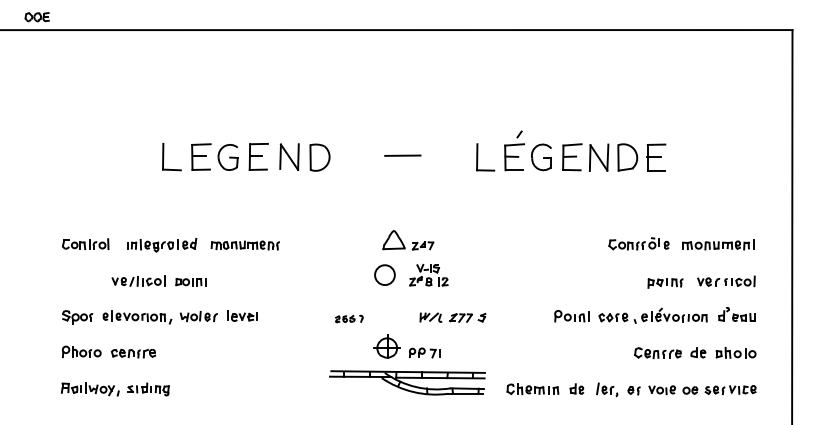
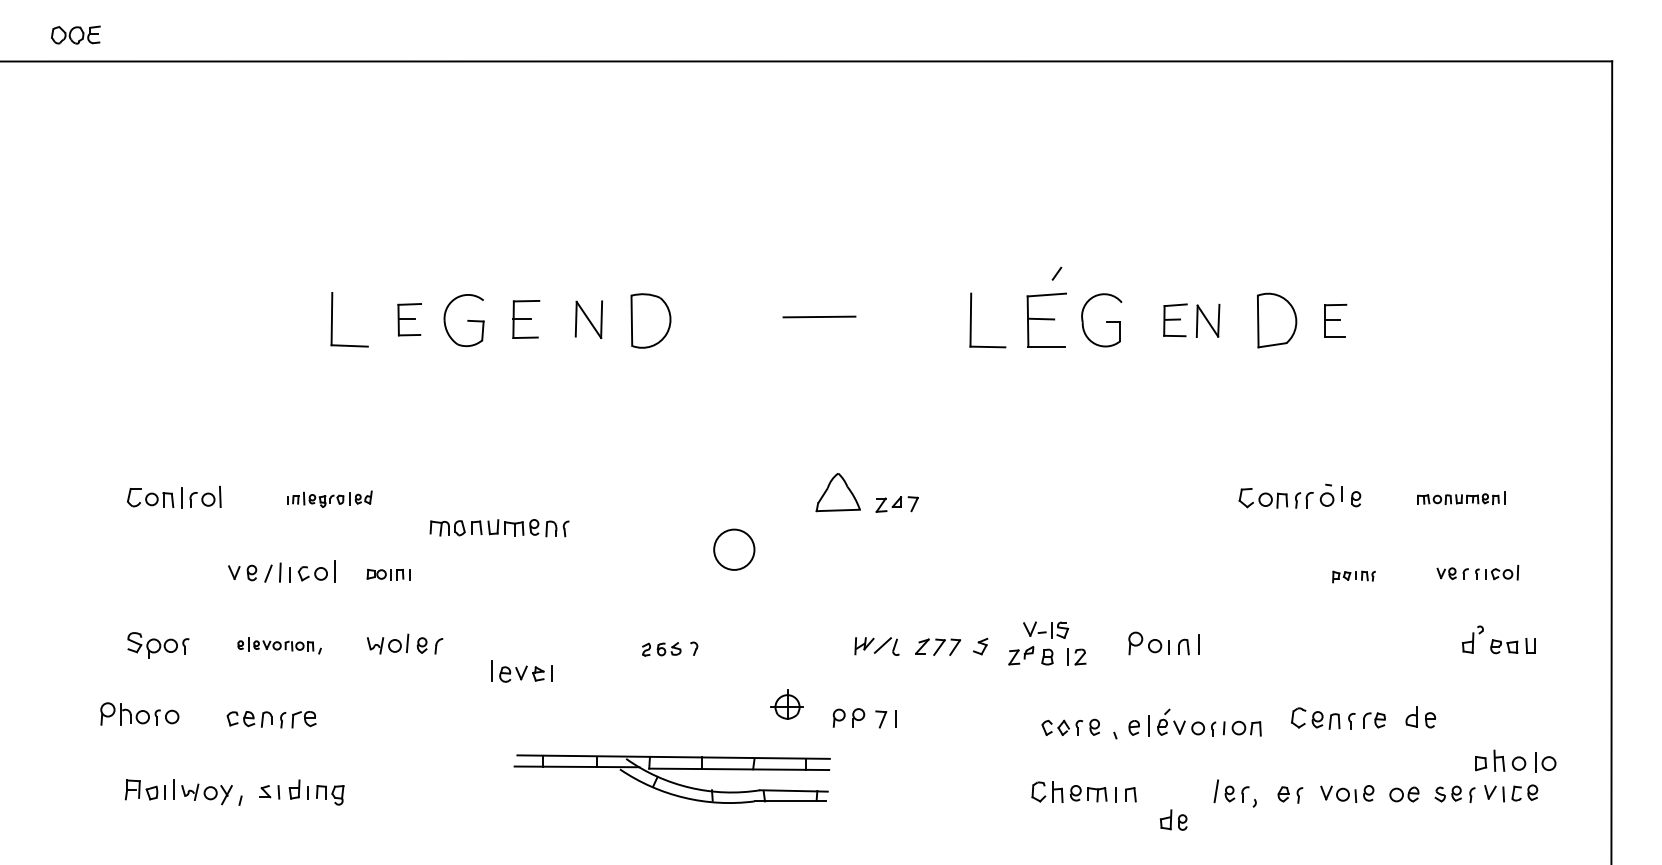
part: (201, 156) -> (409, 318), size x0.6
part: (258, 156) -> (525, 318), size x0.7
part: (289, 156) -> (588, 318), size x0.7
part: (585, 157) -> (1191, 320), size x0.6
part: (656, 157) -> (1335, 320), size x0.6
part: (408, 240) -> (867, 493), moved
part: (718, 244) -> (1461, 497), size x0.6
part: (162, 245) -> (330, 499), size x0.6
part: (244, 245) -> (497, 528), moved
circle: (384, 274) -> (733, 548), moved
part: (428, 275) -> (1046, 644), moved
part: (726, 281) -> (1477, 572), size x0.7
part: (190, 282) -> (387, 574), size x0.7
part: (665, 283) -> (1353, 576), size x0.6
part: (242, 315) -> (521, 670), moved
part: (652, 315) -> (1150, 723), moved
part: (137, 317) -> (279, 646), size x0.6
part: (349, 318) -> (670, 648), moved
part: (386, 346) -> (786, 705), size x0.6
part: (81, 351) -> (139, 713), moved
part: (735, 352) -> (1514, 760), moved
part: (407, 382) -> (672, 778), moved
part: (576, 388) -> (1172, 819), moved

